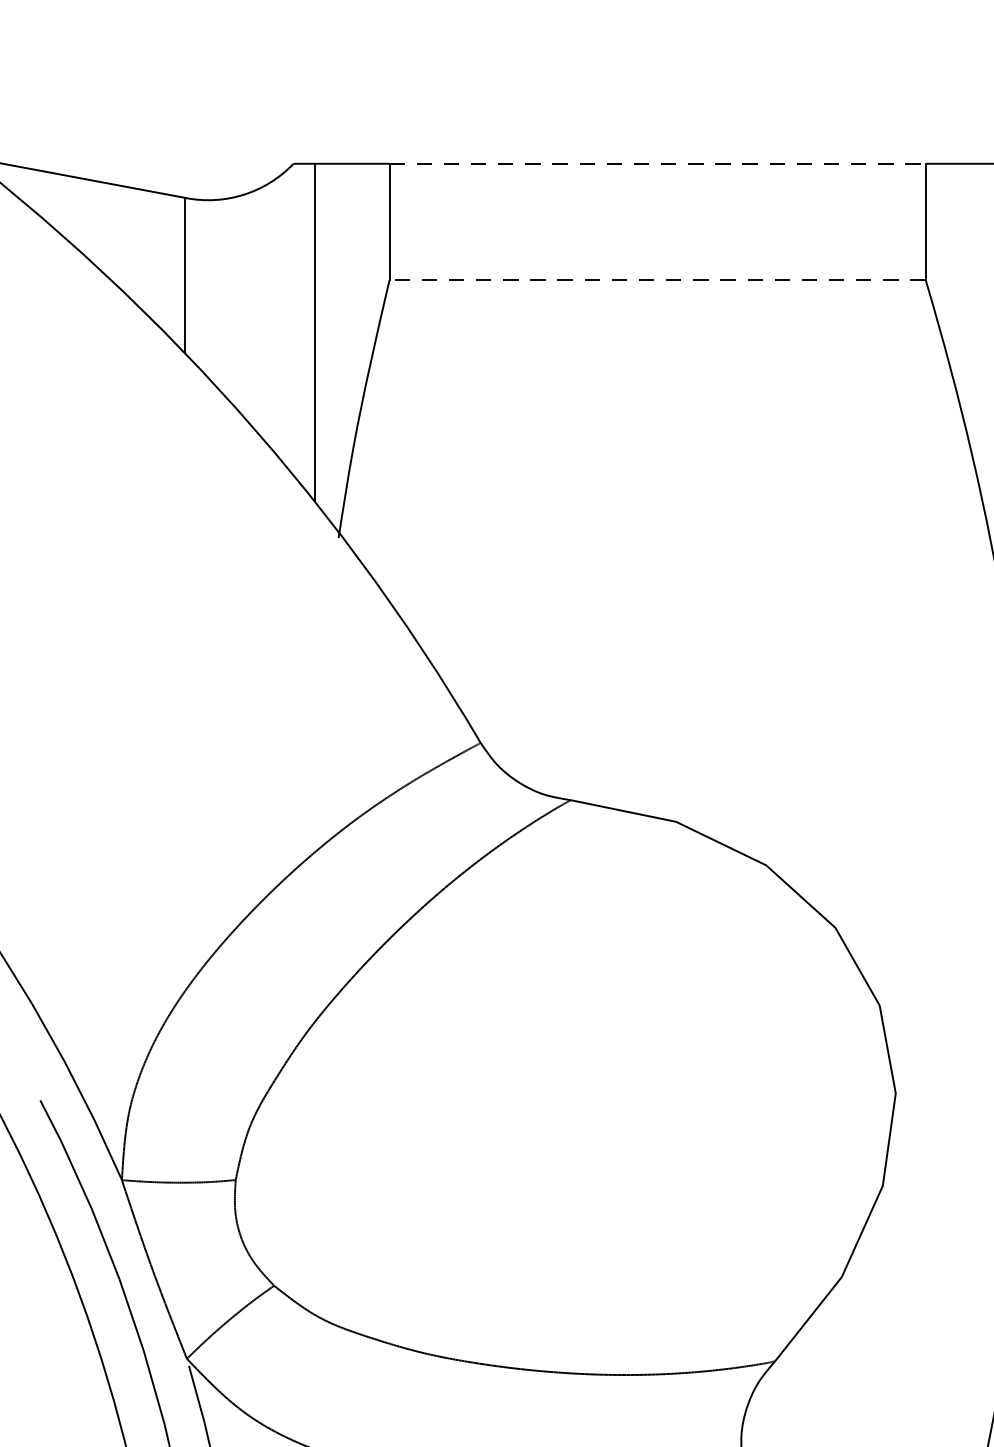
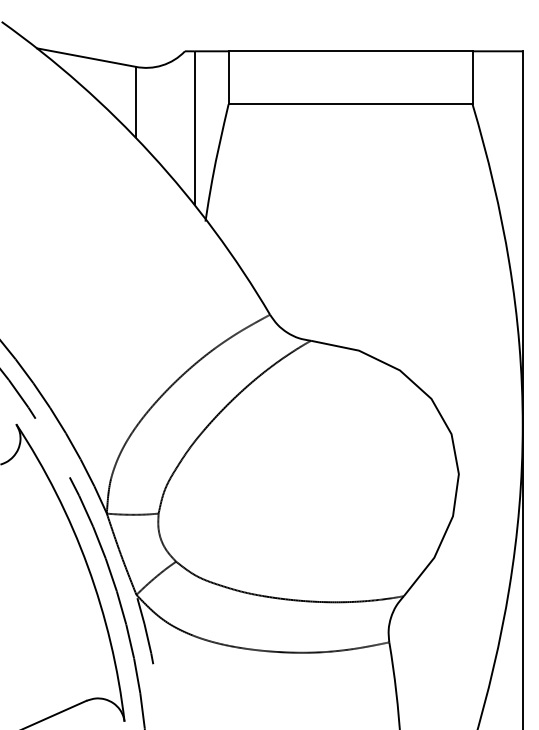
line: (657, 164) -> (350, 51), dashed -> solid
line: (657, 280) -> (350, 104), dashed -> solid

